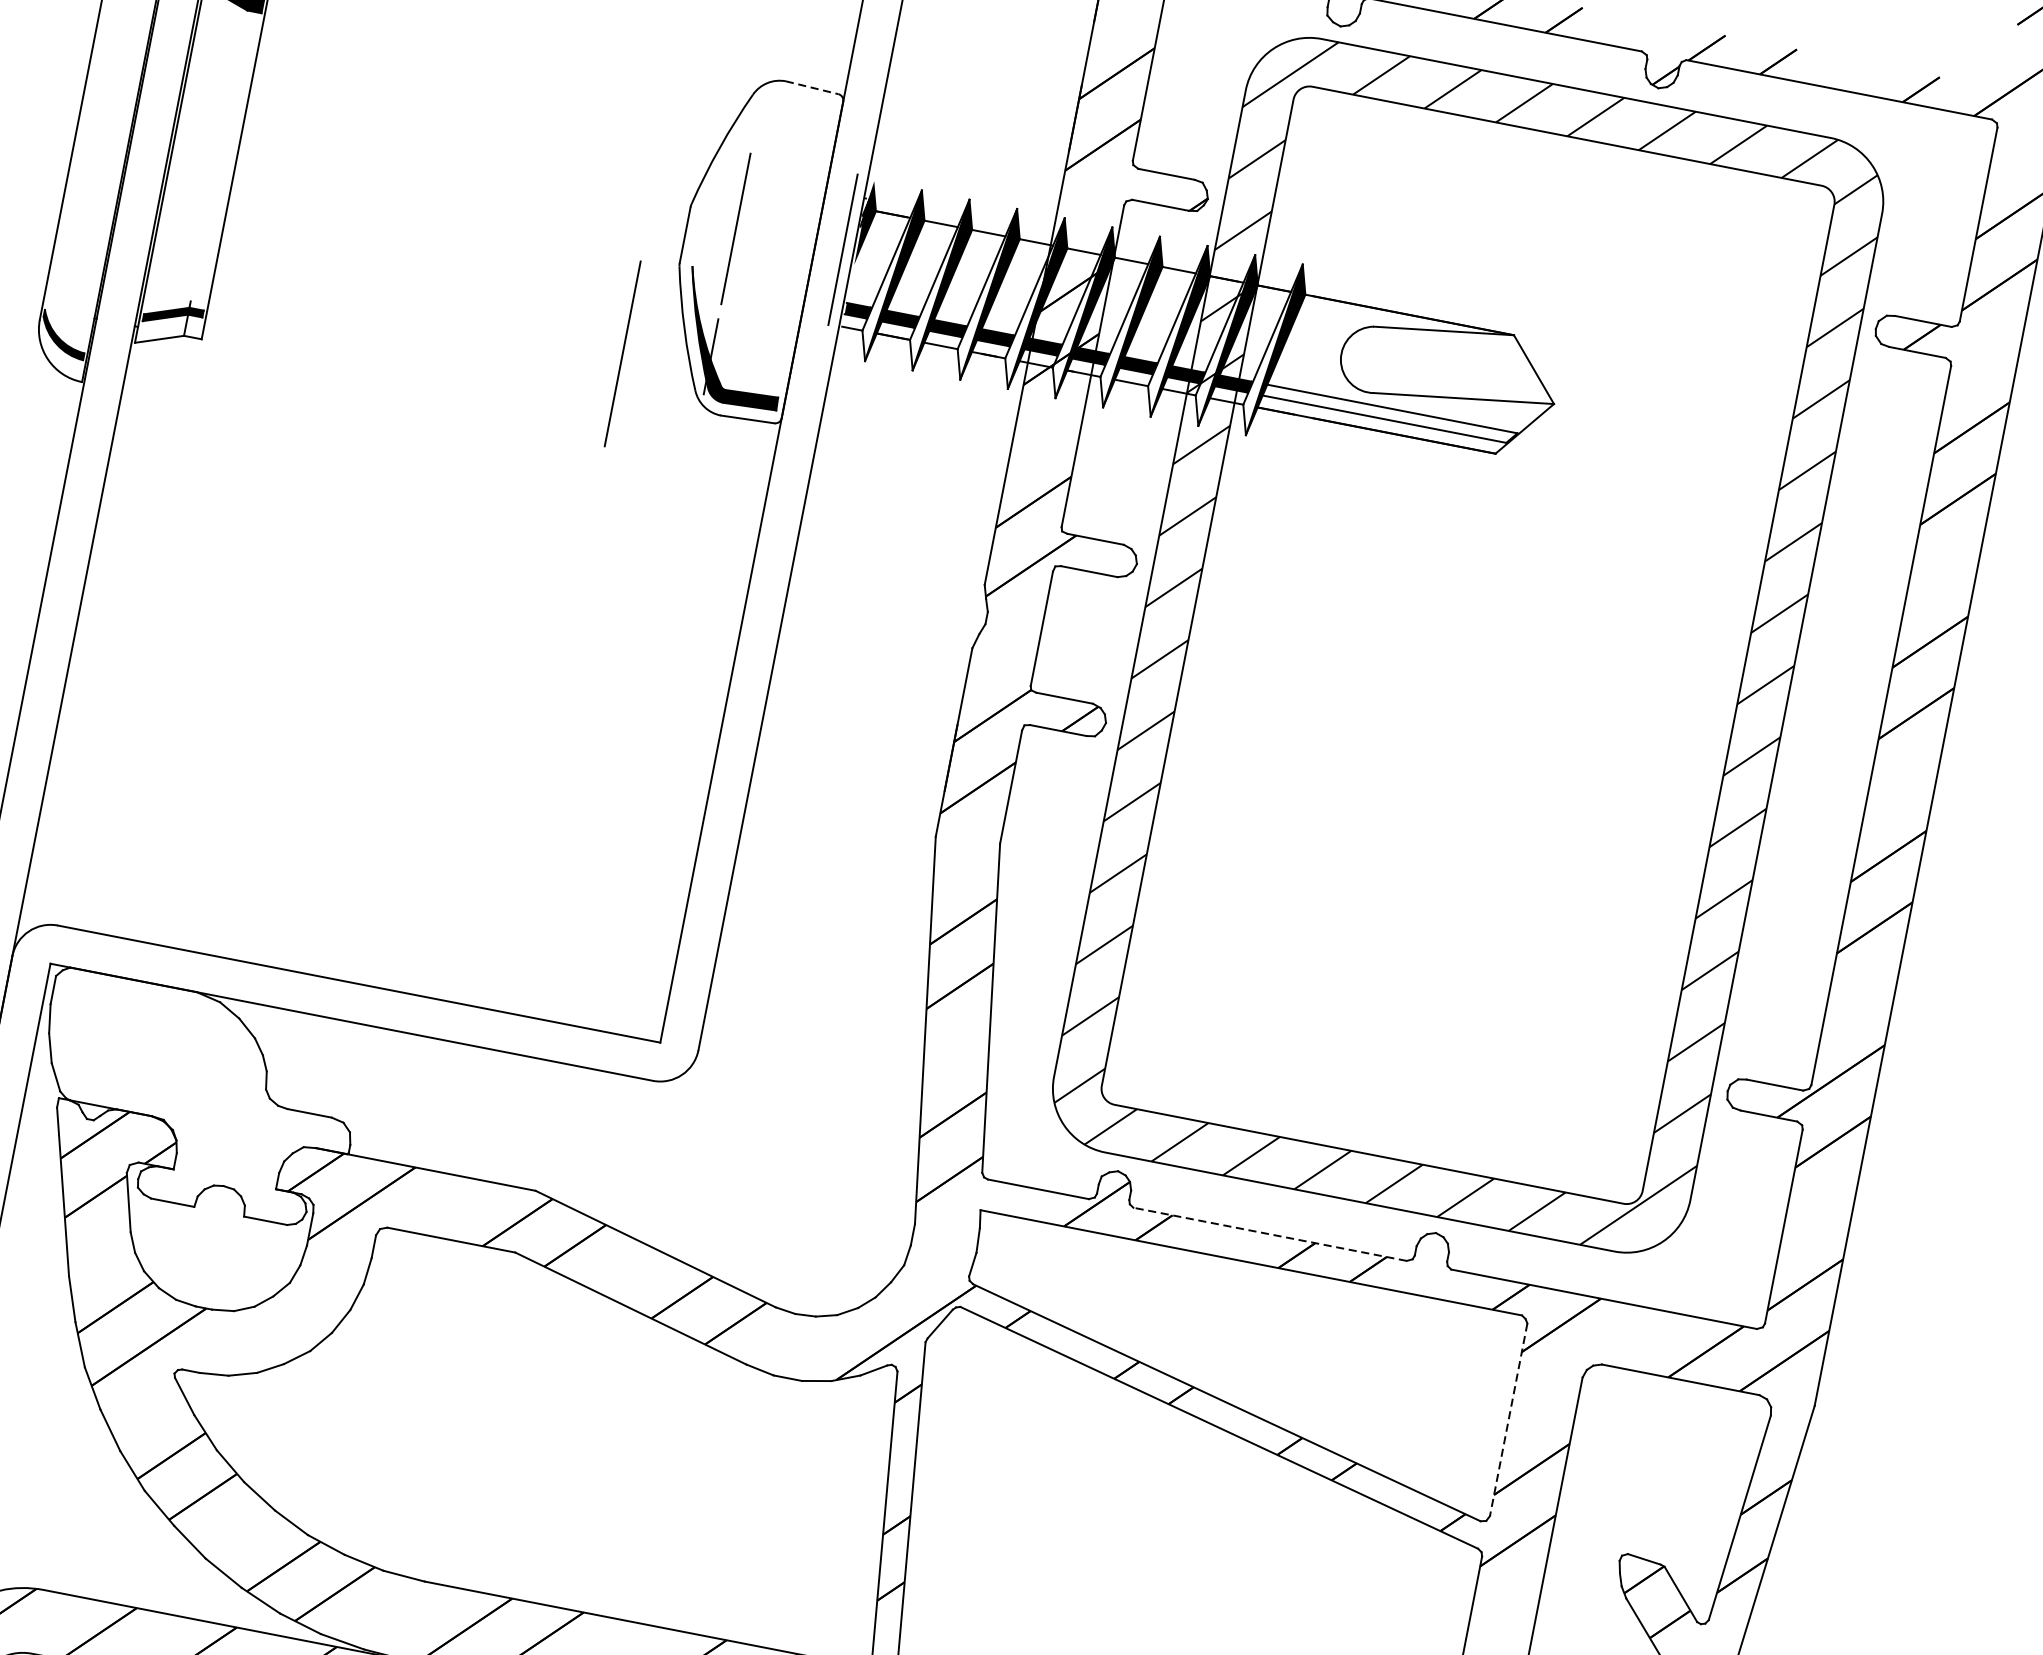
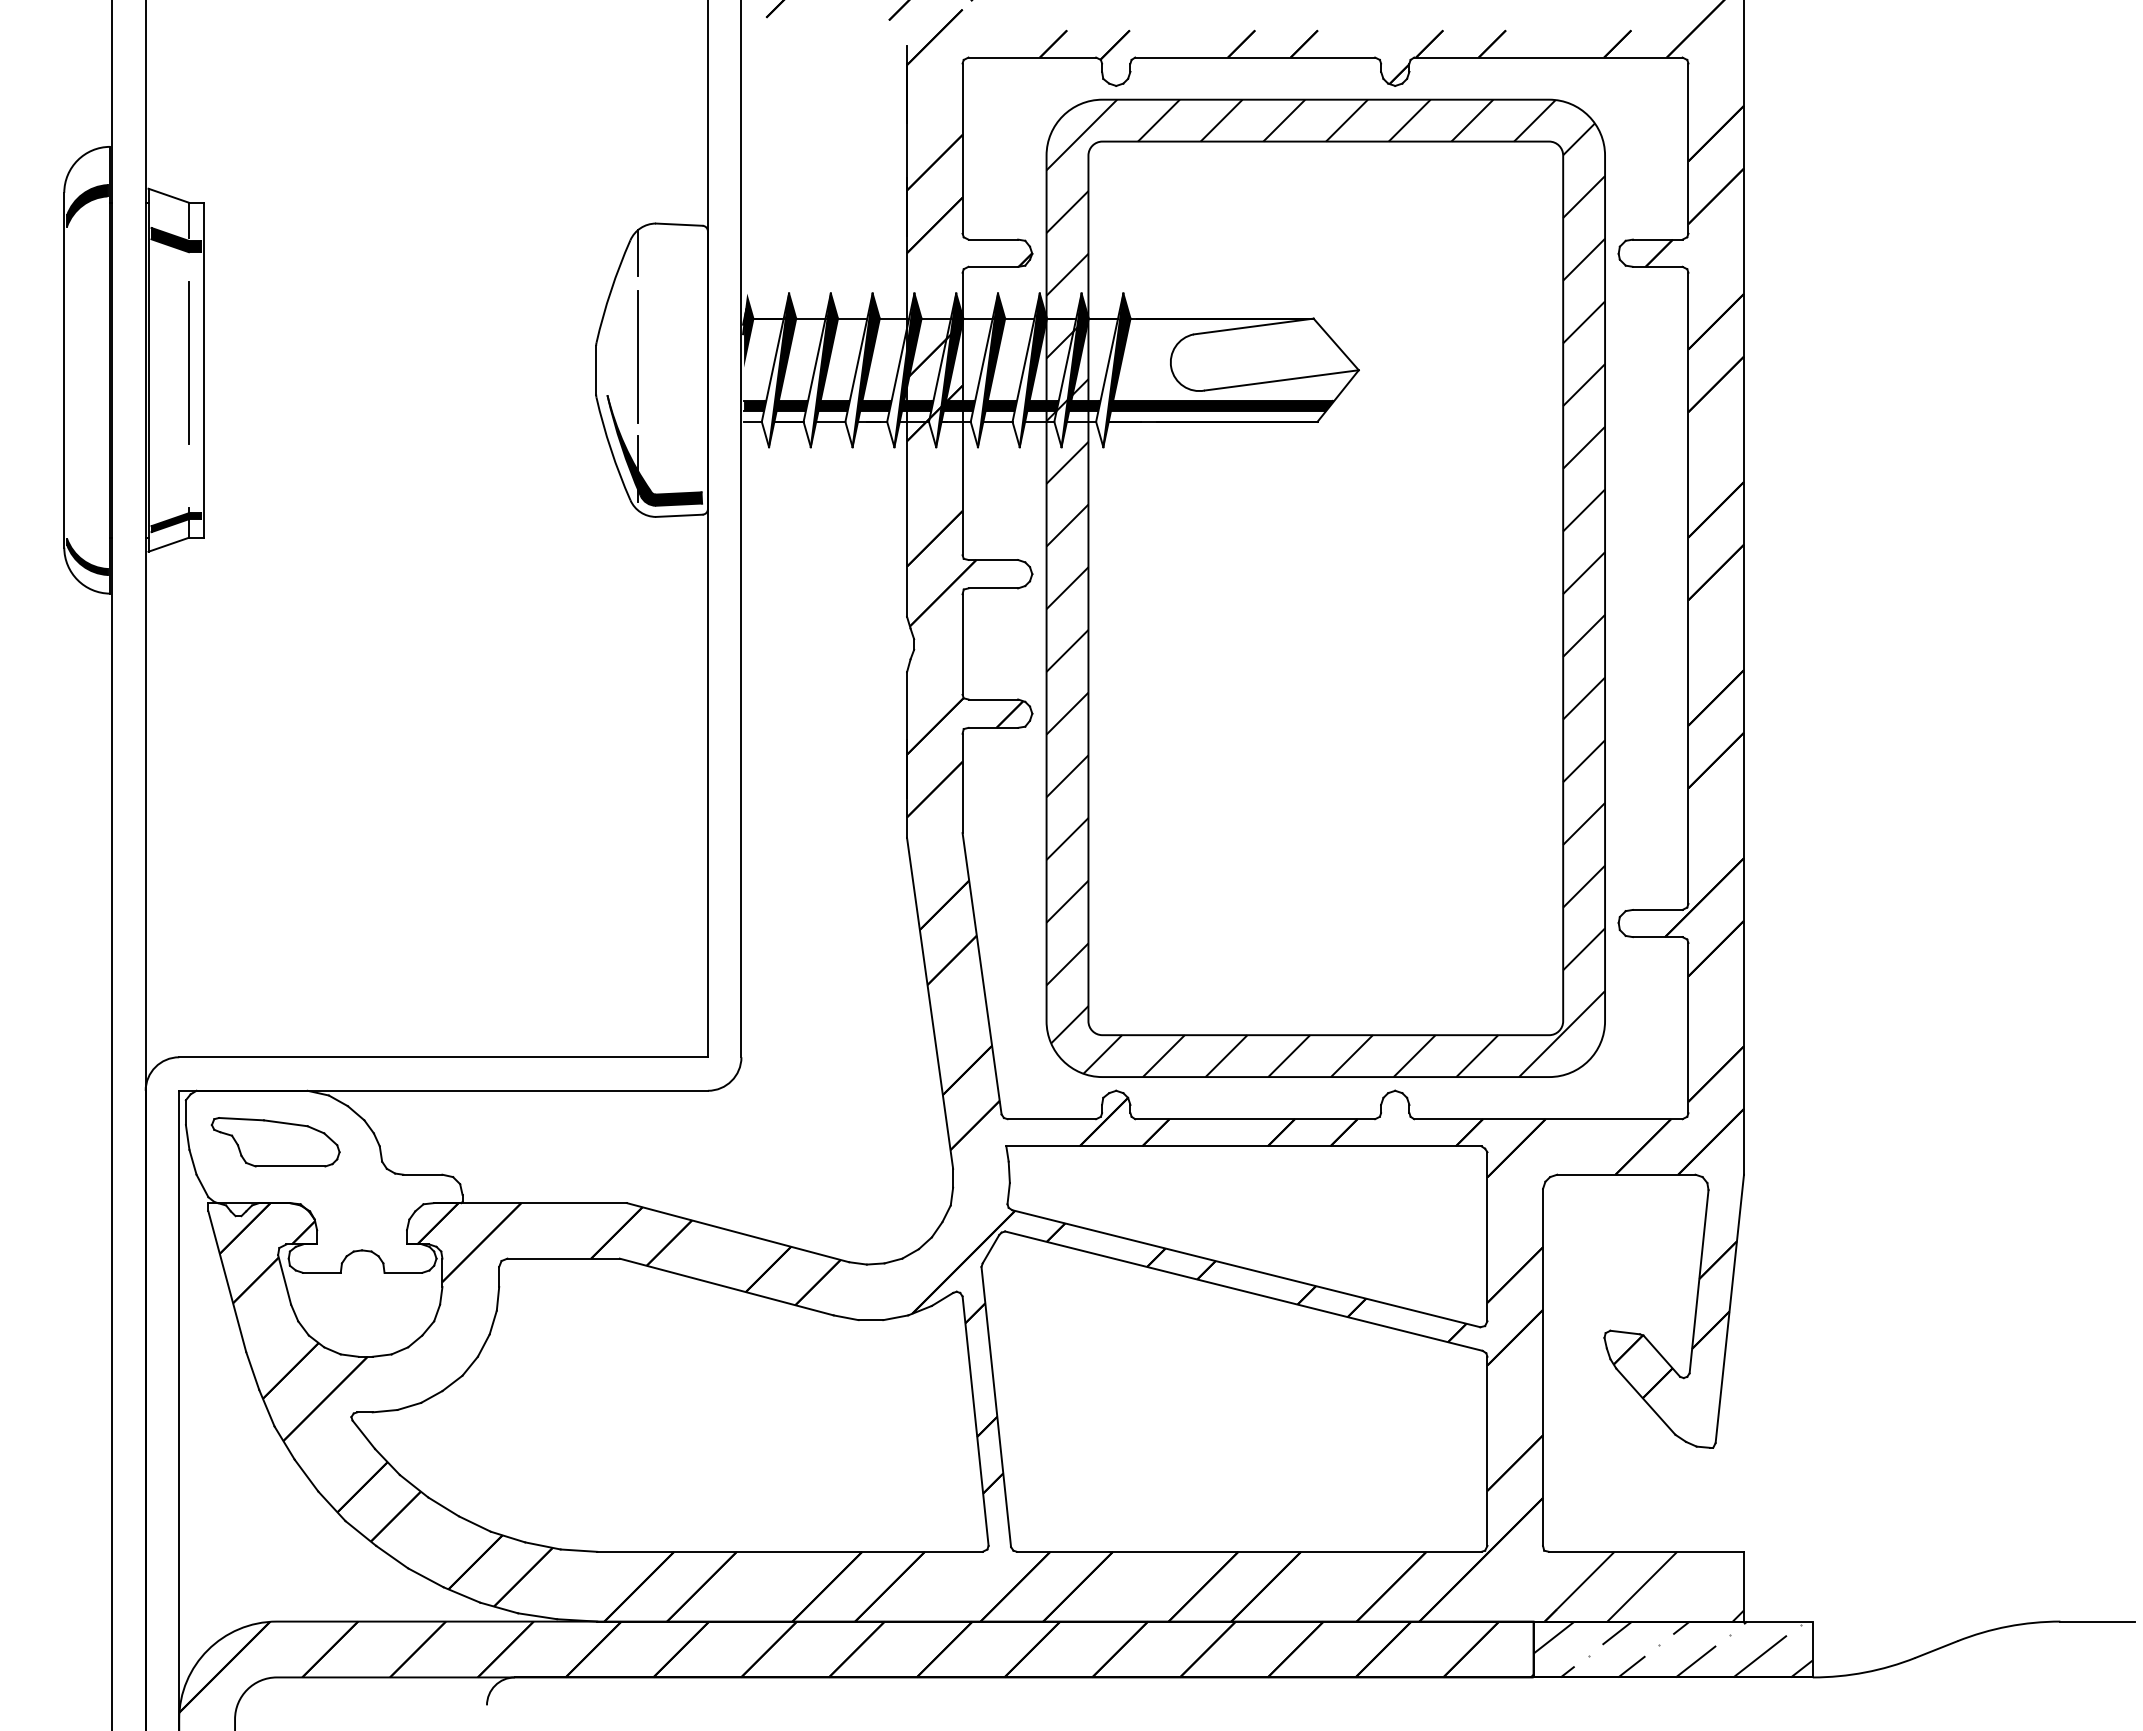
line: (812, 87) -> (679, 224), dashed -> solid
line: (759, 111) -> (638, 253), added
line: (842, 249) -> (731, 356), removed
line: (622, 353) -> (188, 362), moved
fill: (1389, 413) -> (1221, 405), added
part: (148, 1043) -> (275, 1142), added
line: (1270, 1234) -> (1255, 1119), dashed -> solid
line: (1508, 1419) -> (1487, 1236), dashed -> solid

